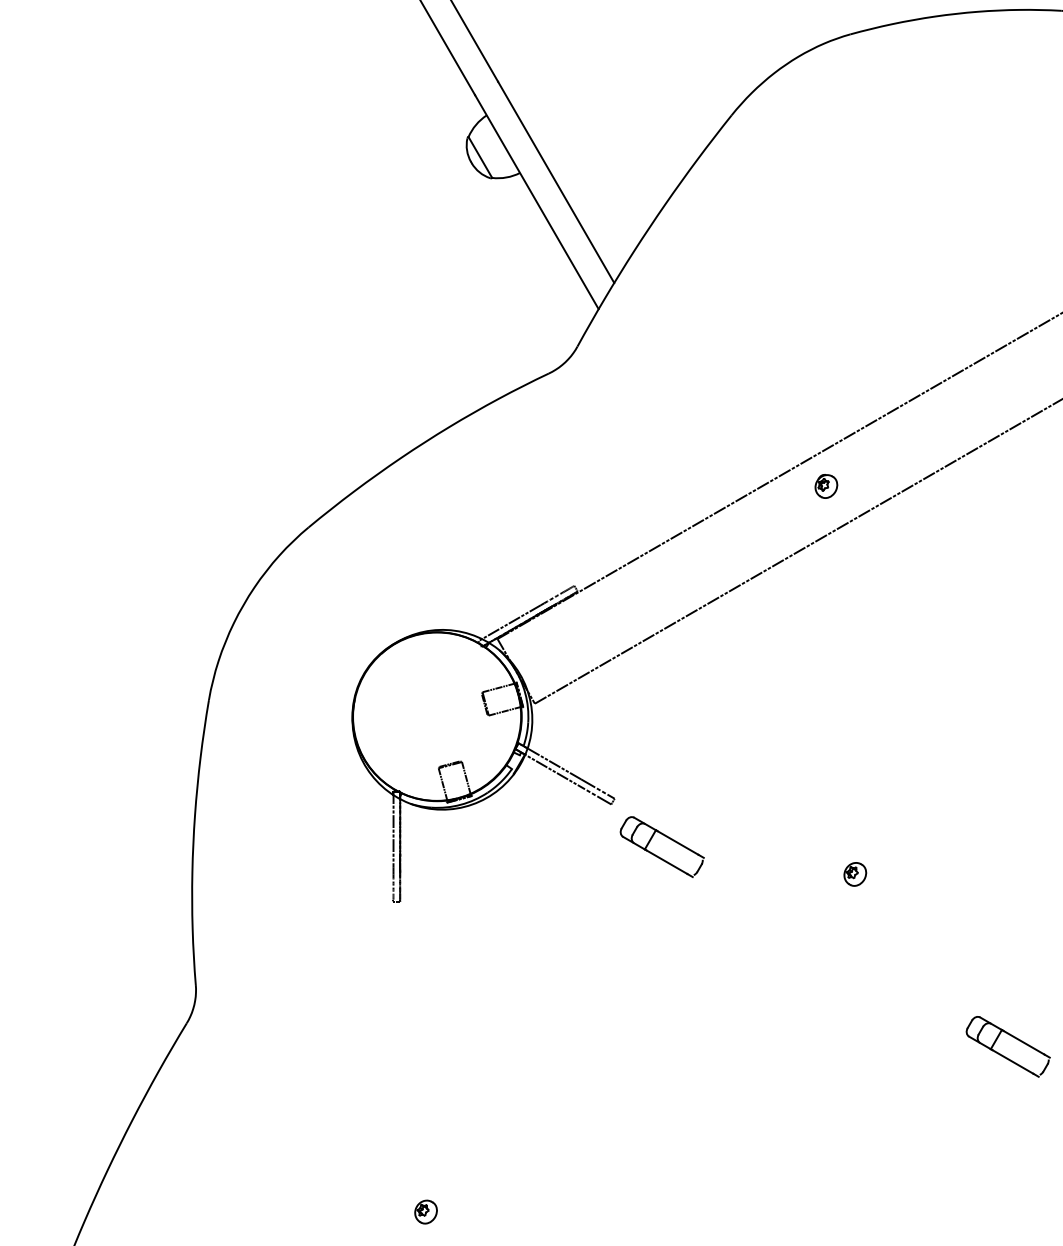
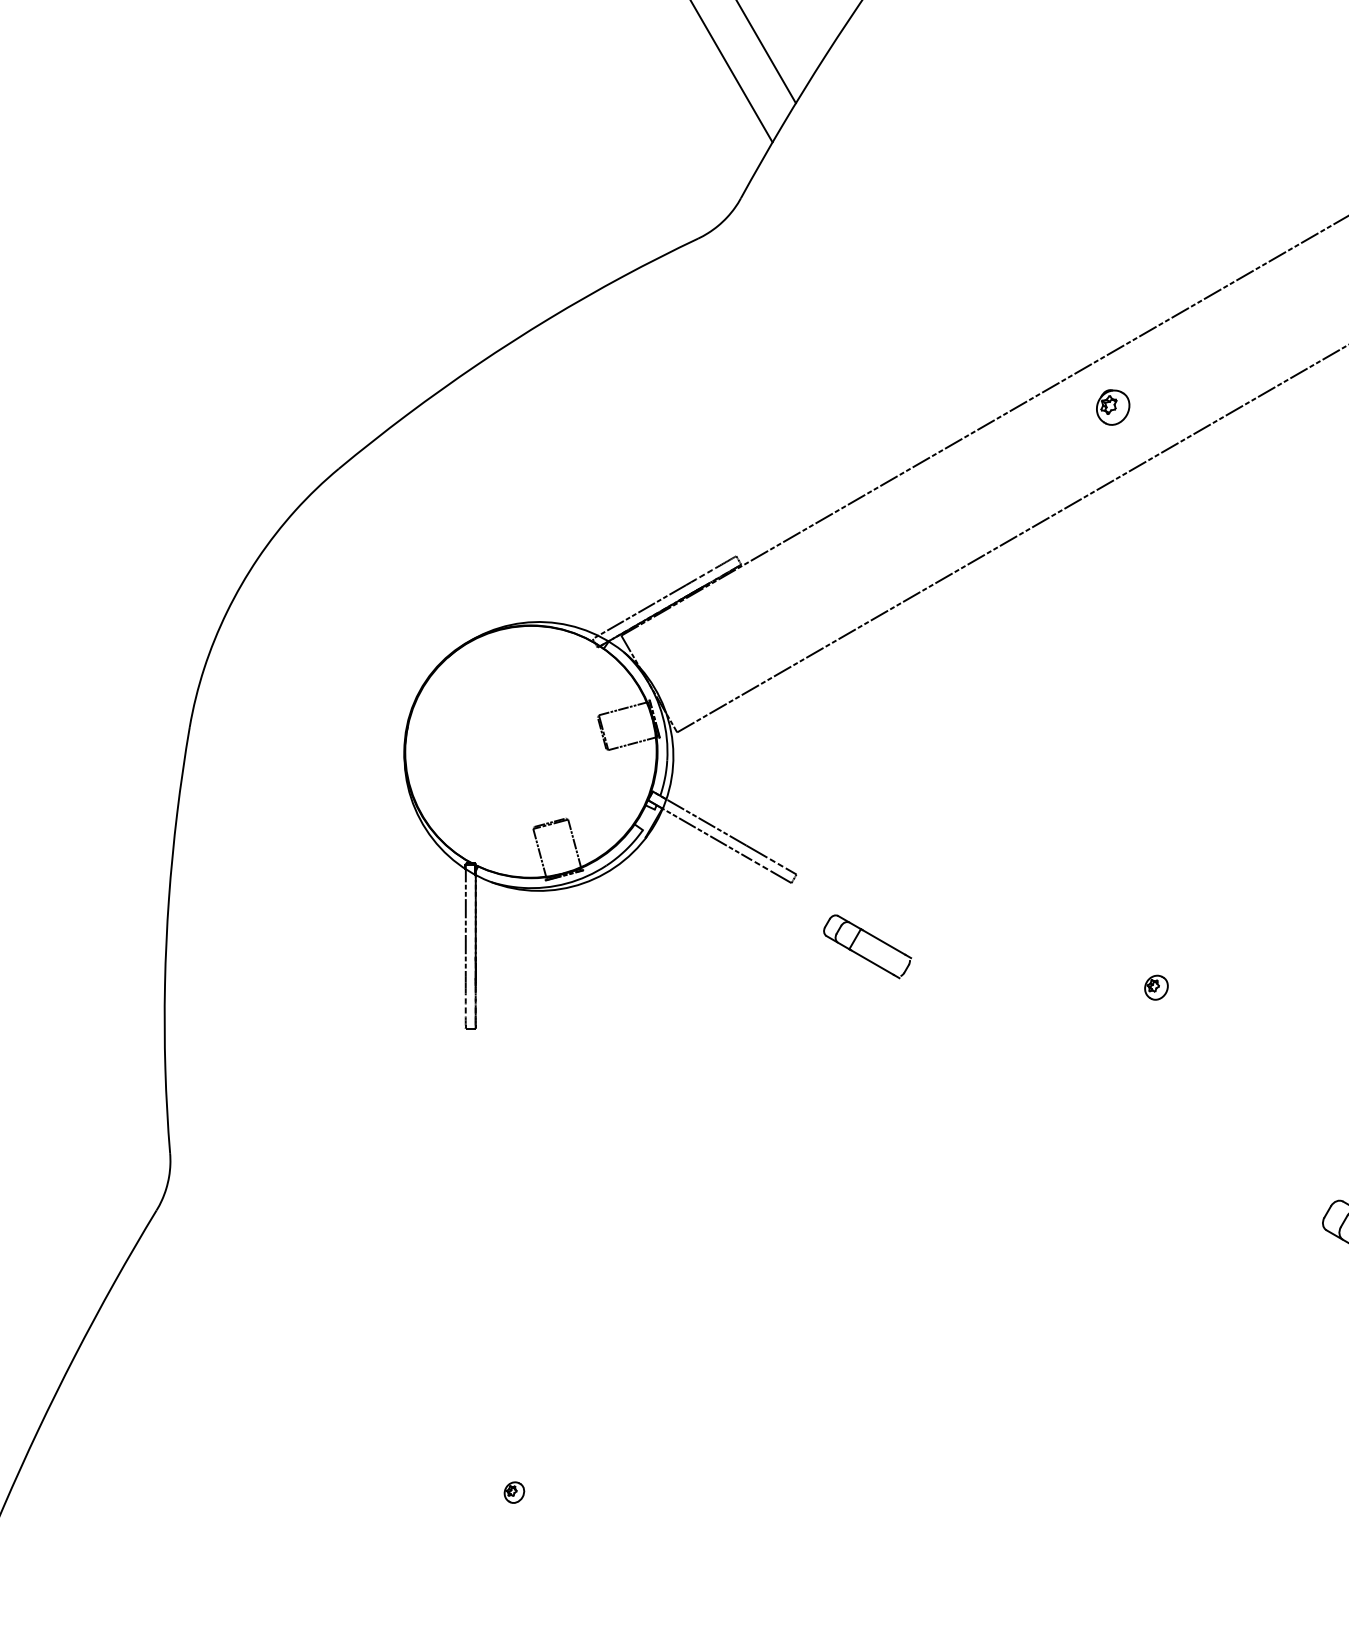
part: (661, 846) -> (866, 945), size x0.7
part: (855, 874) -> (1156, 987), size x0.7
part: (425, 1211) -> (513, 1491), size x0.6

